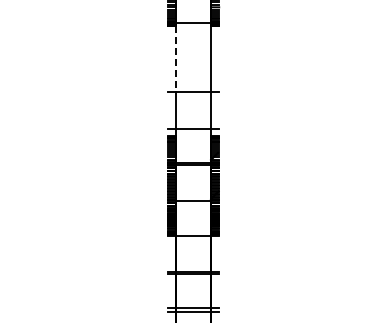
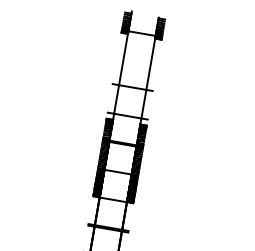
line: (175, 59) -> (123, 59), dashed -> solid

